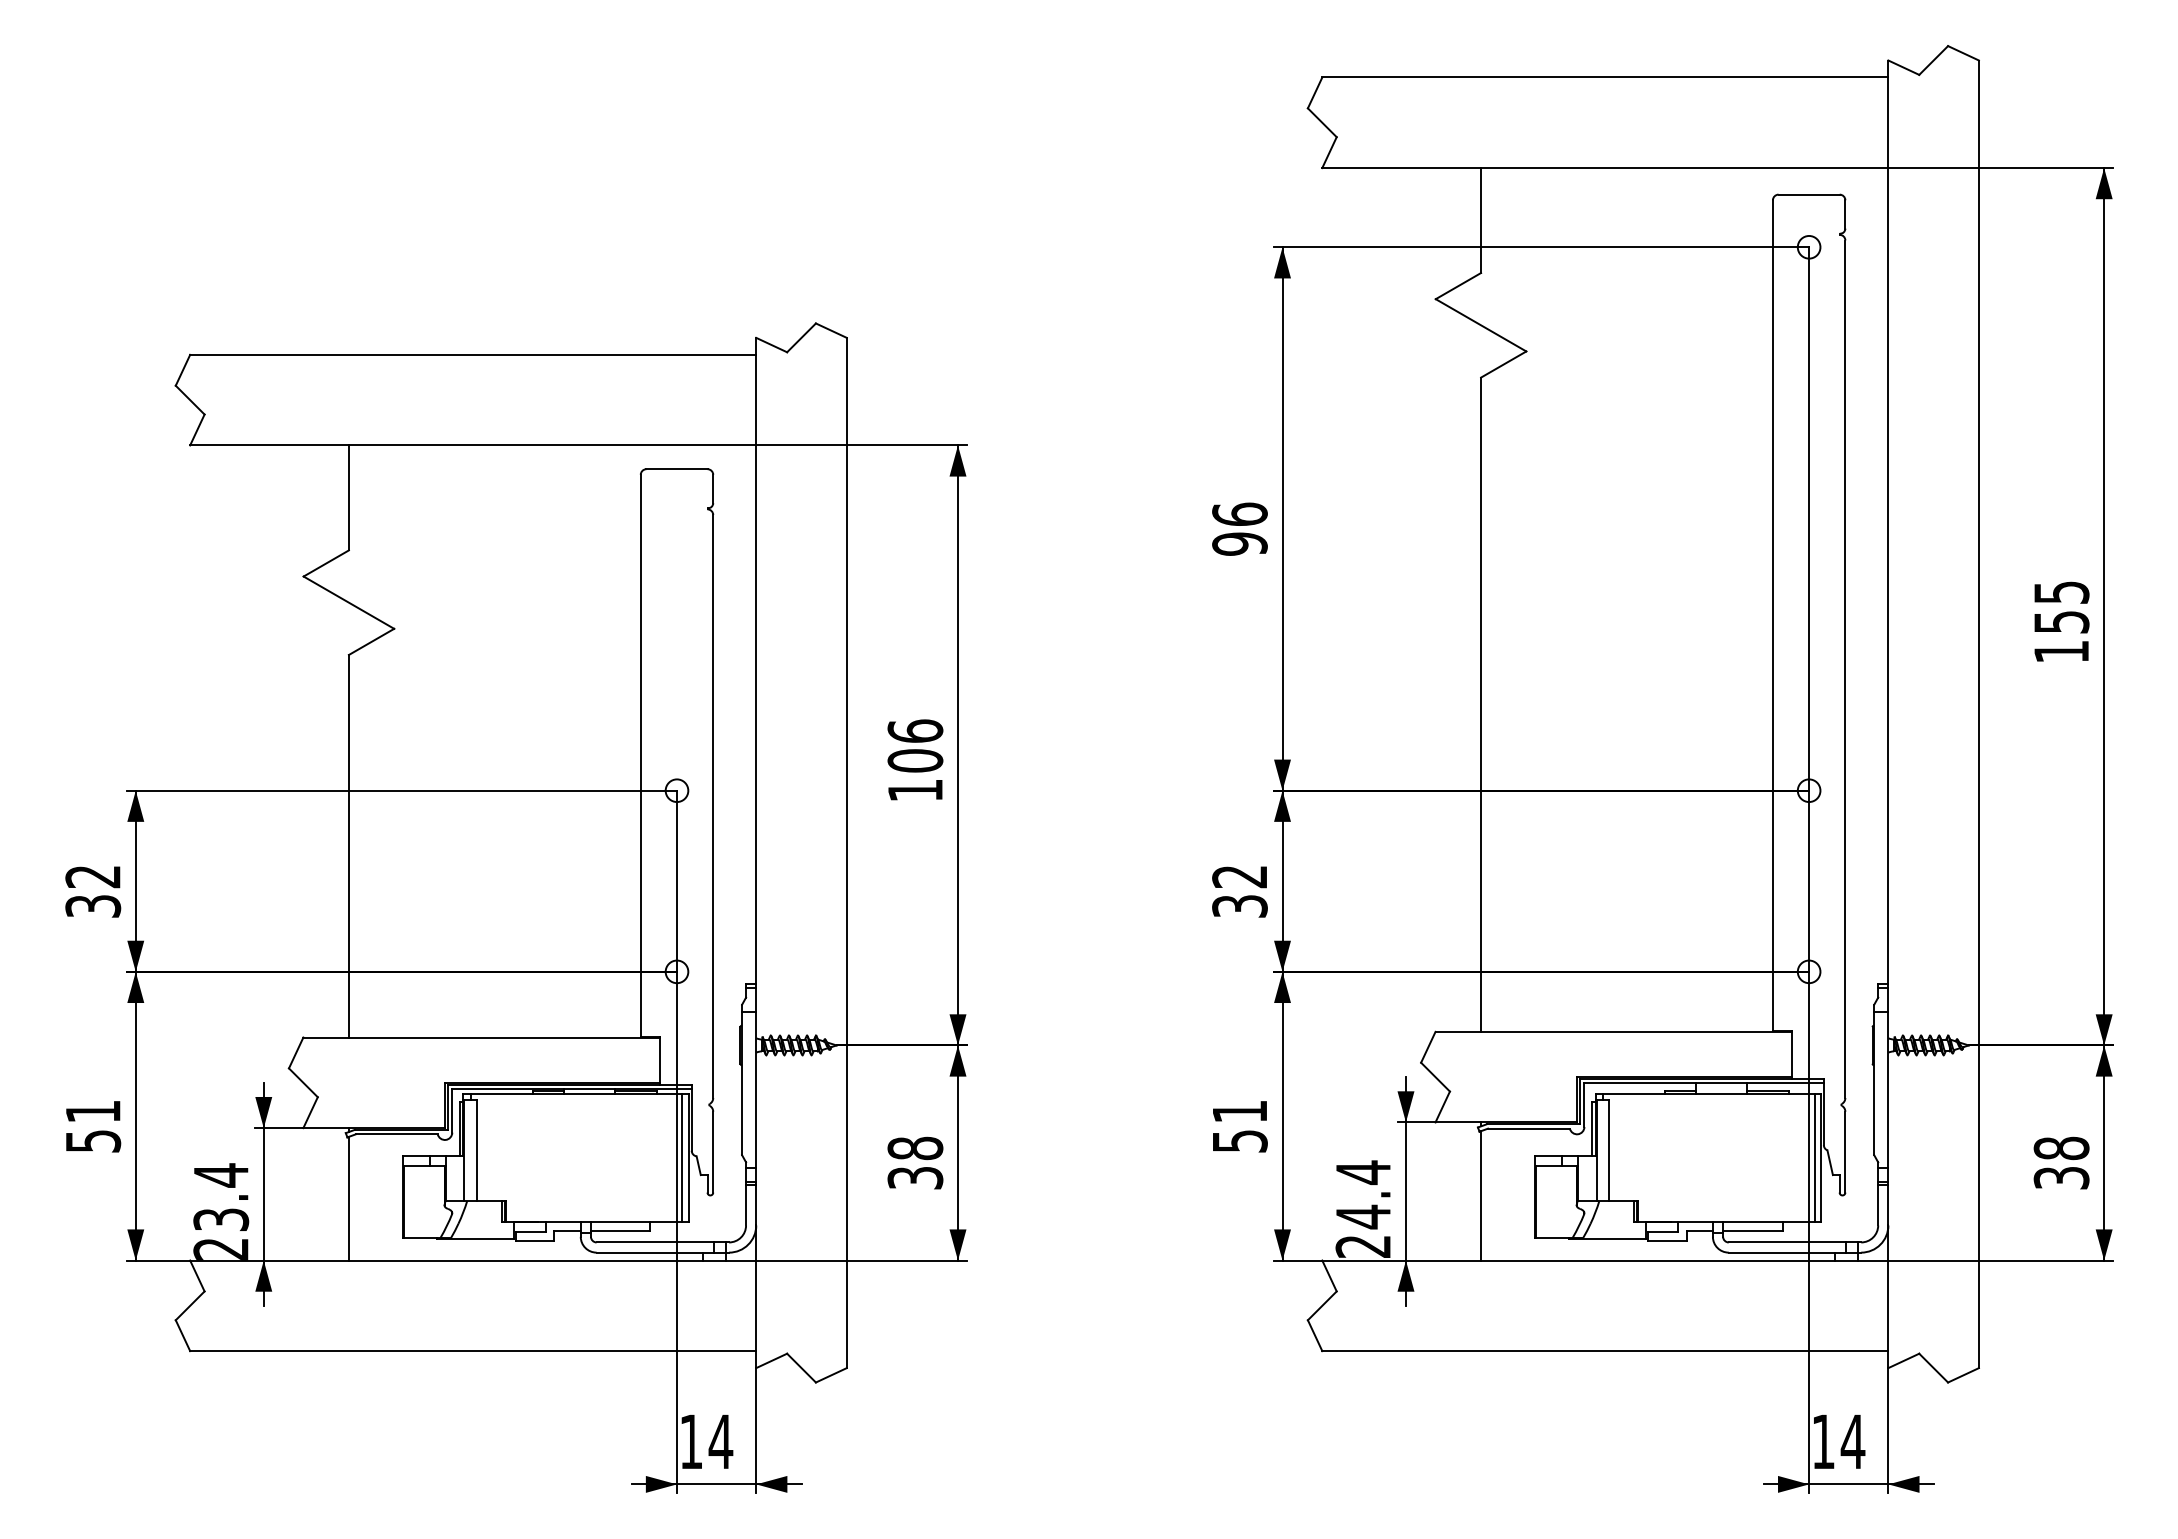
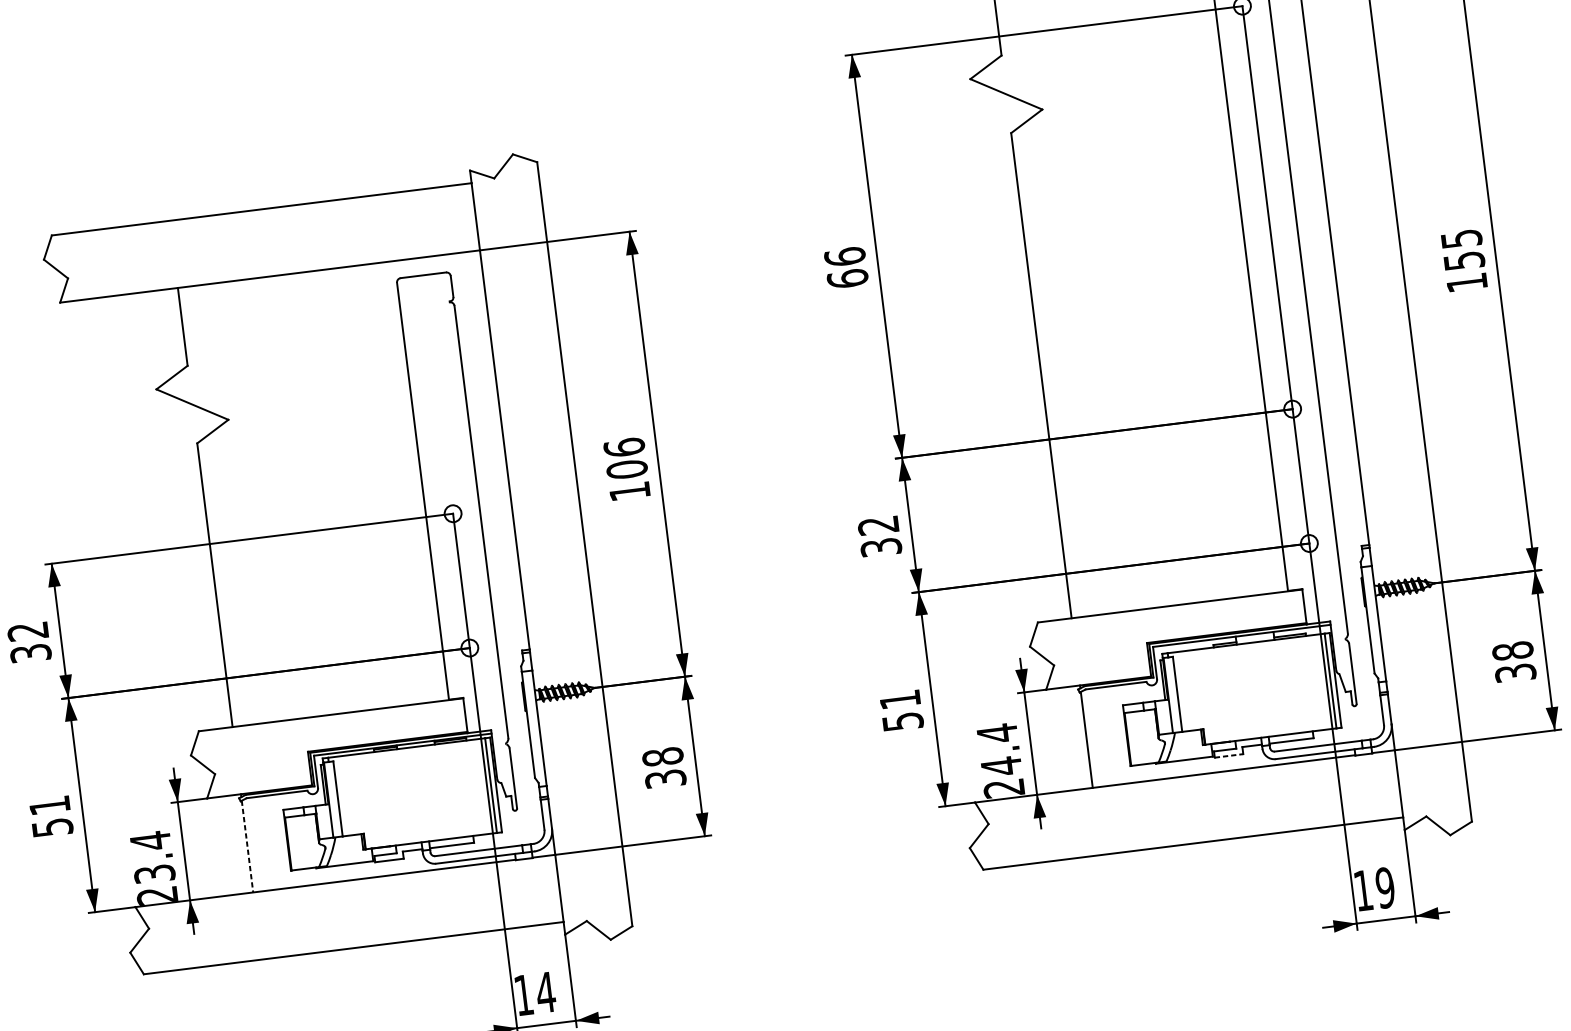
text: (1239, 543) -> (847, 278), 96 -> 66
line: (348, 1198) -> (247, 846), solid -> dashed
line: (1667, 1240) -> (1229, 755), solid -> dashed
text: (1852, 1441) -> (1384, 887), 14 -> 19

